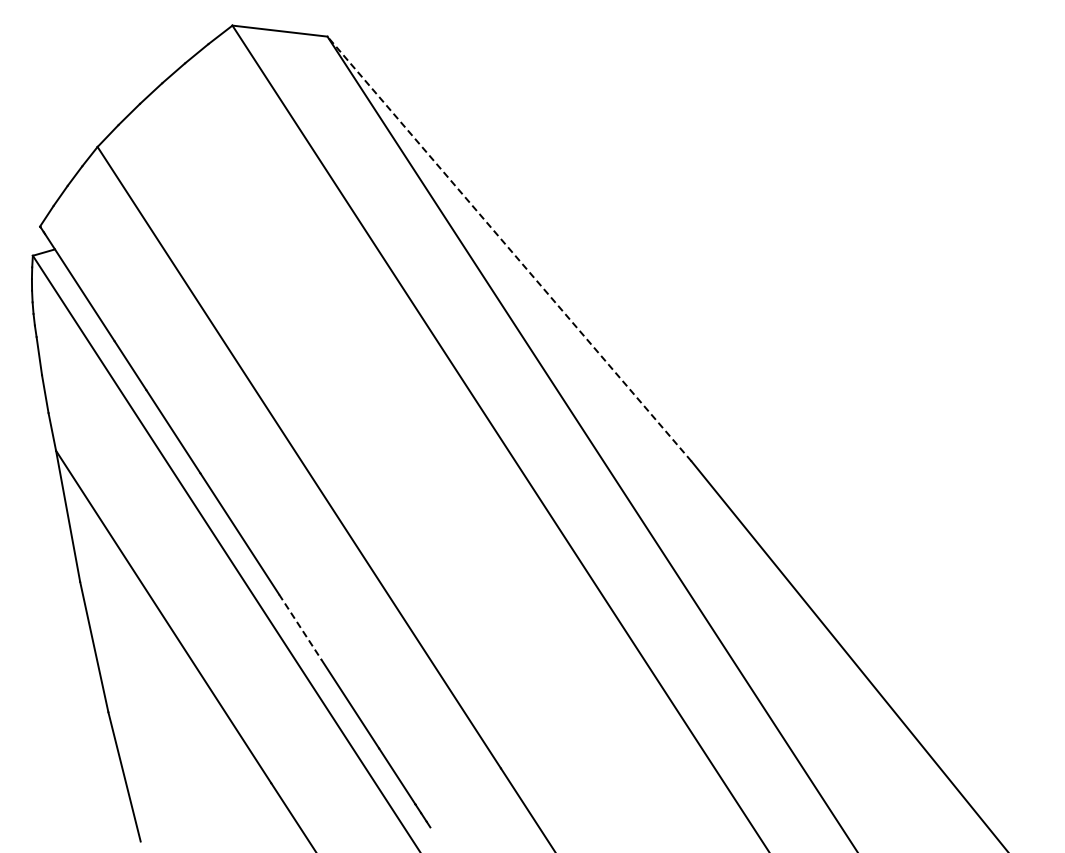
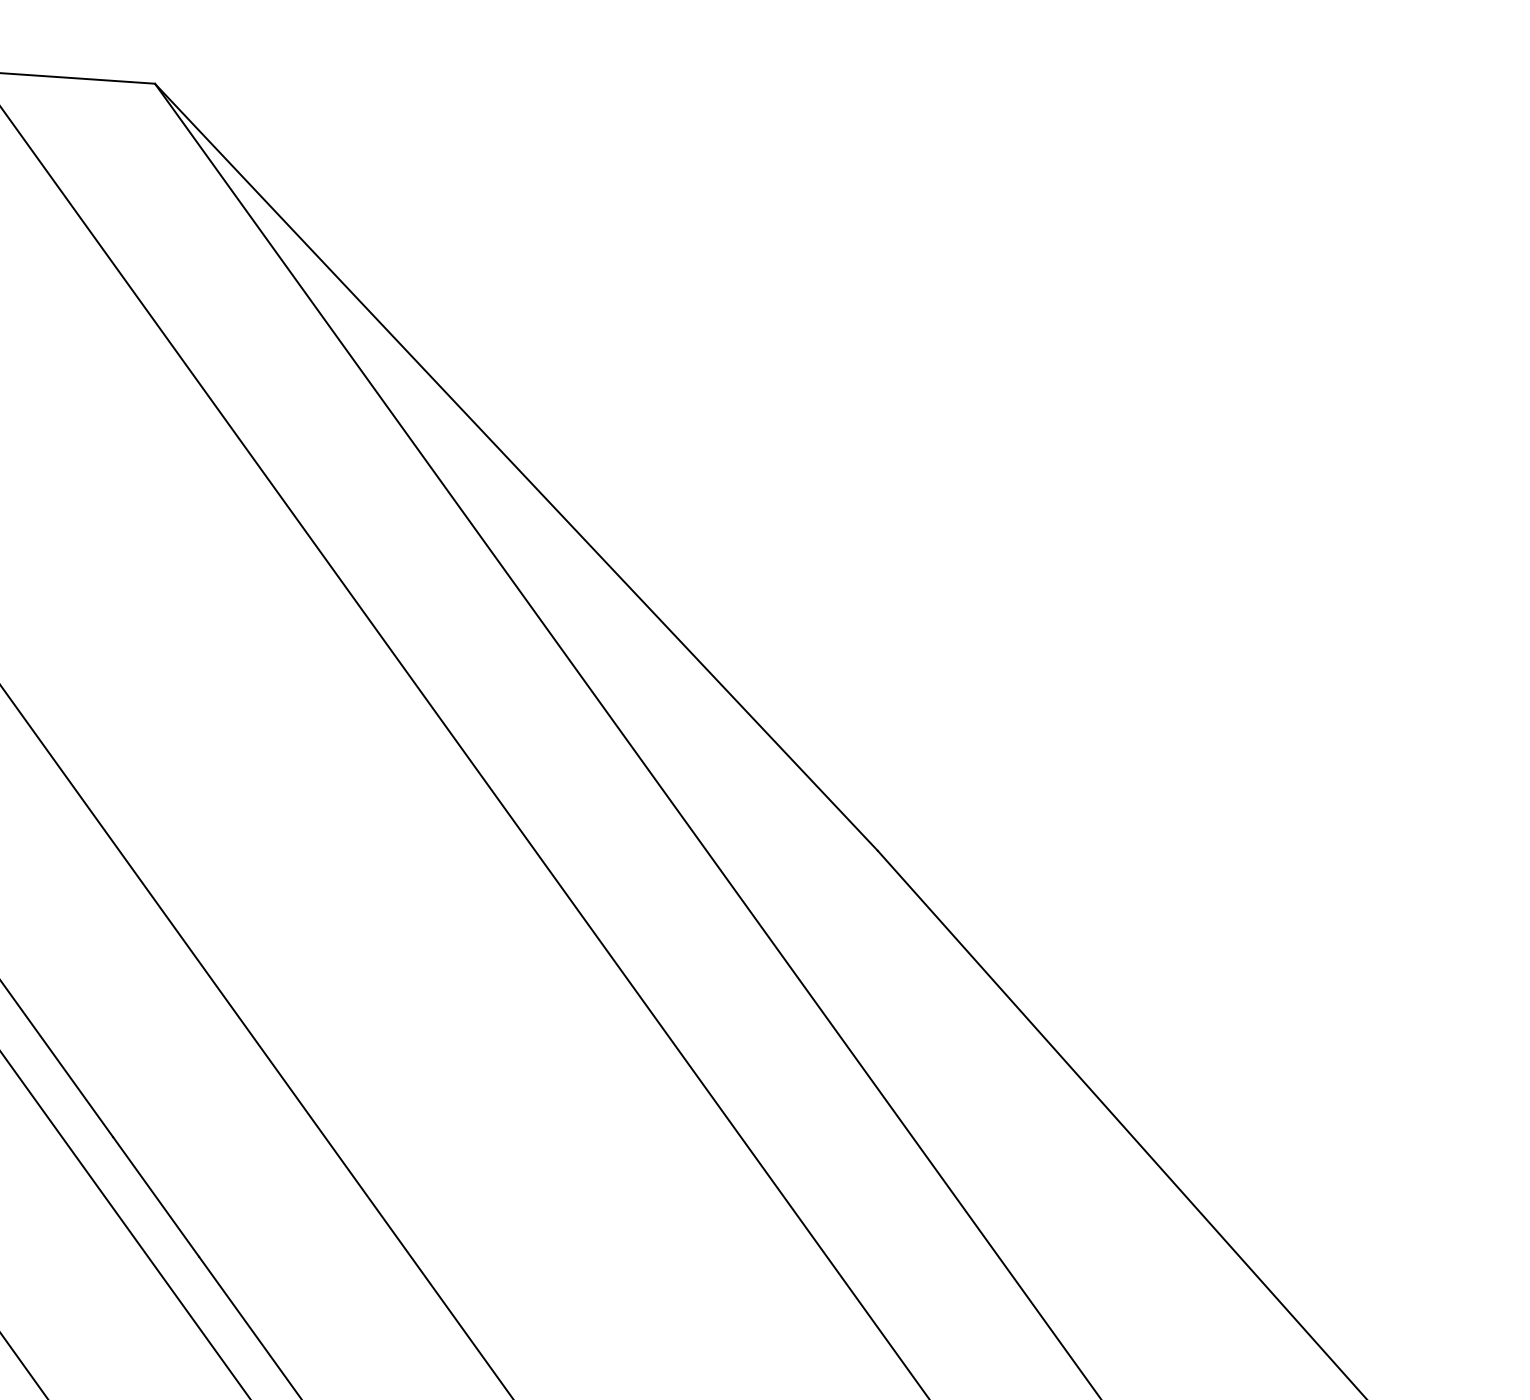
line: (509, 249) -> (516, 468), dashed -> solid
line: (300, 627) -> (156, 1197), dashed -> solid

